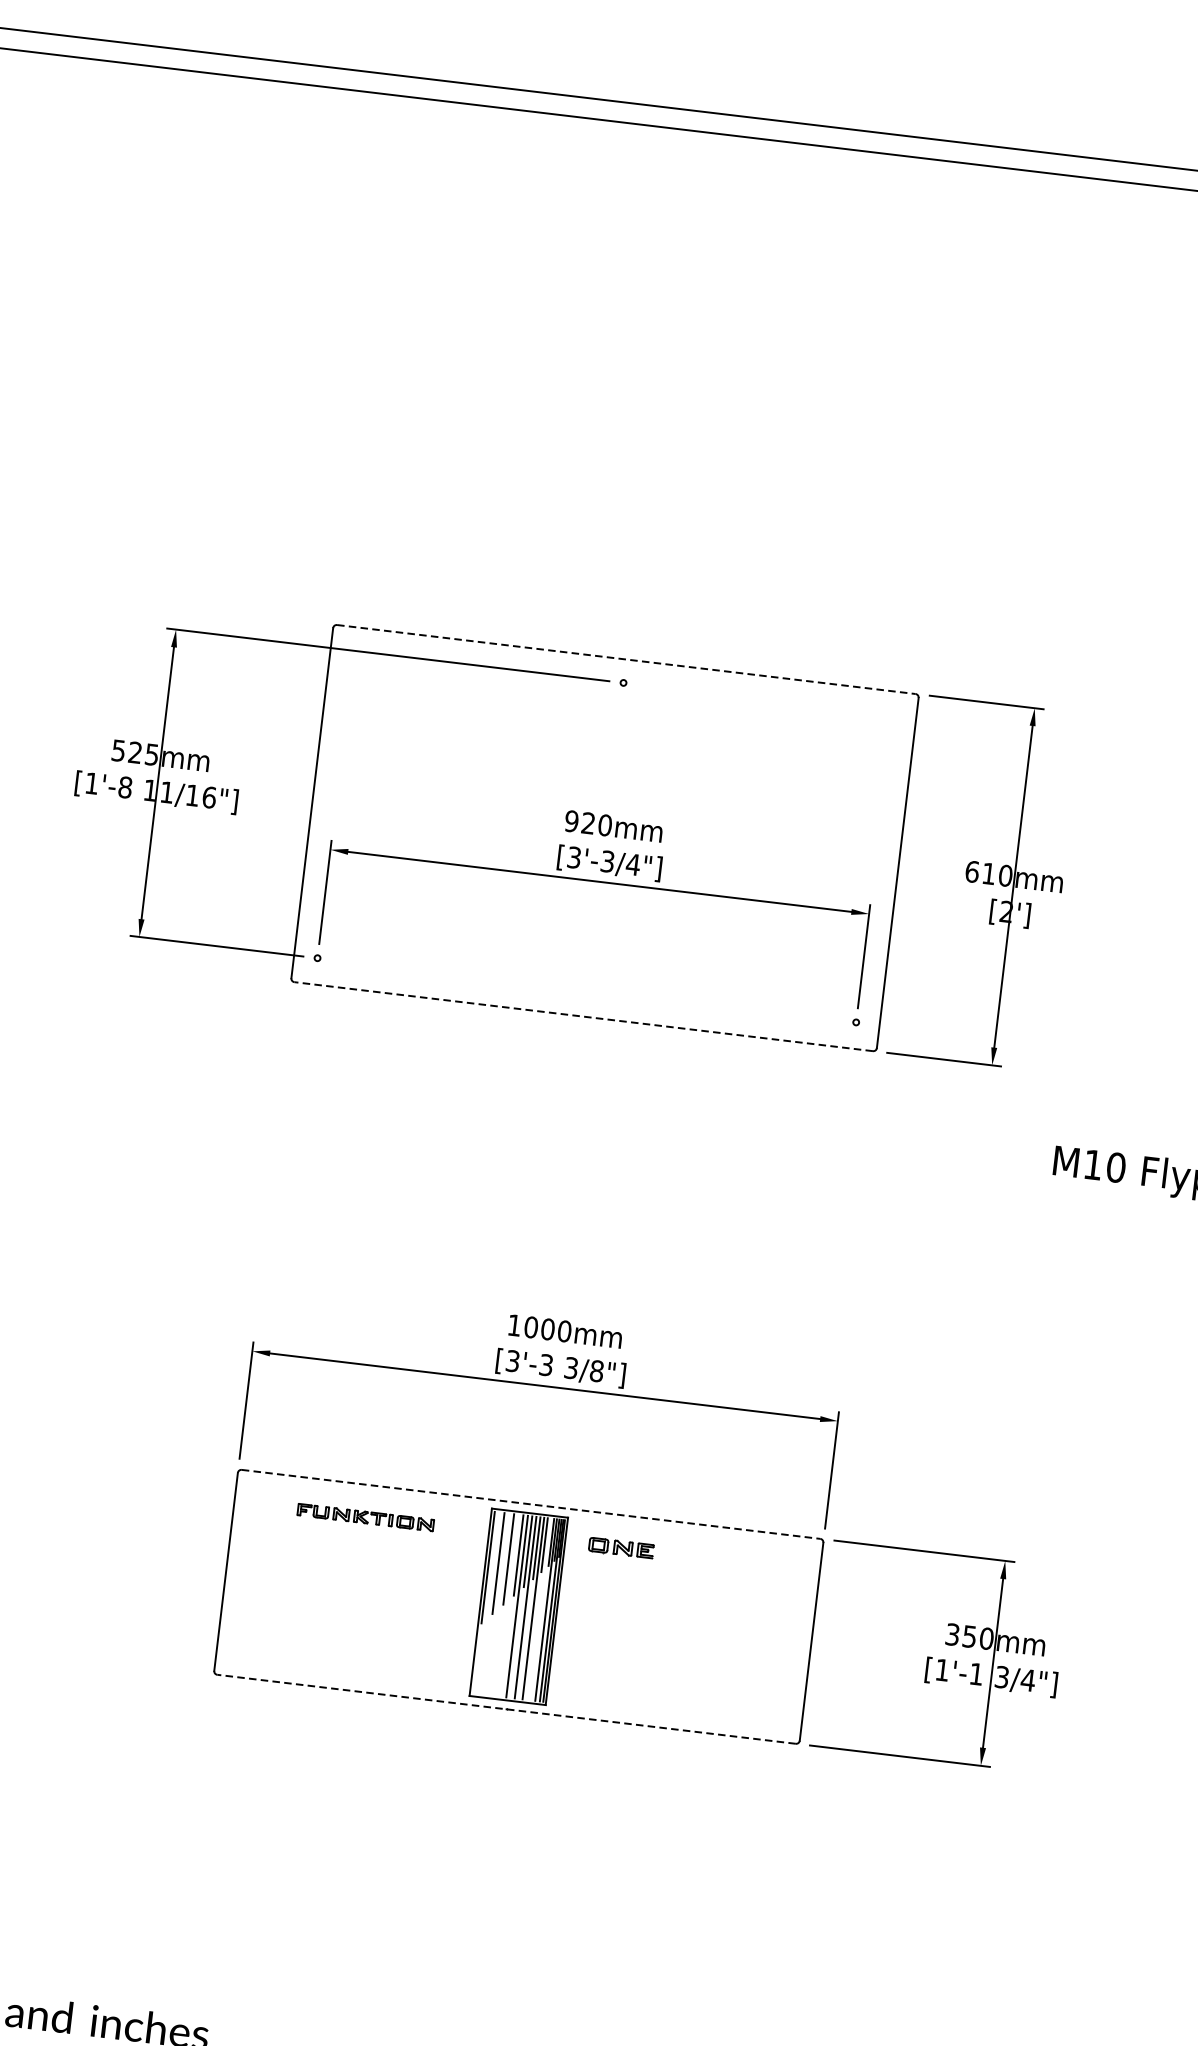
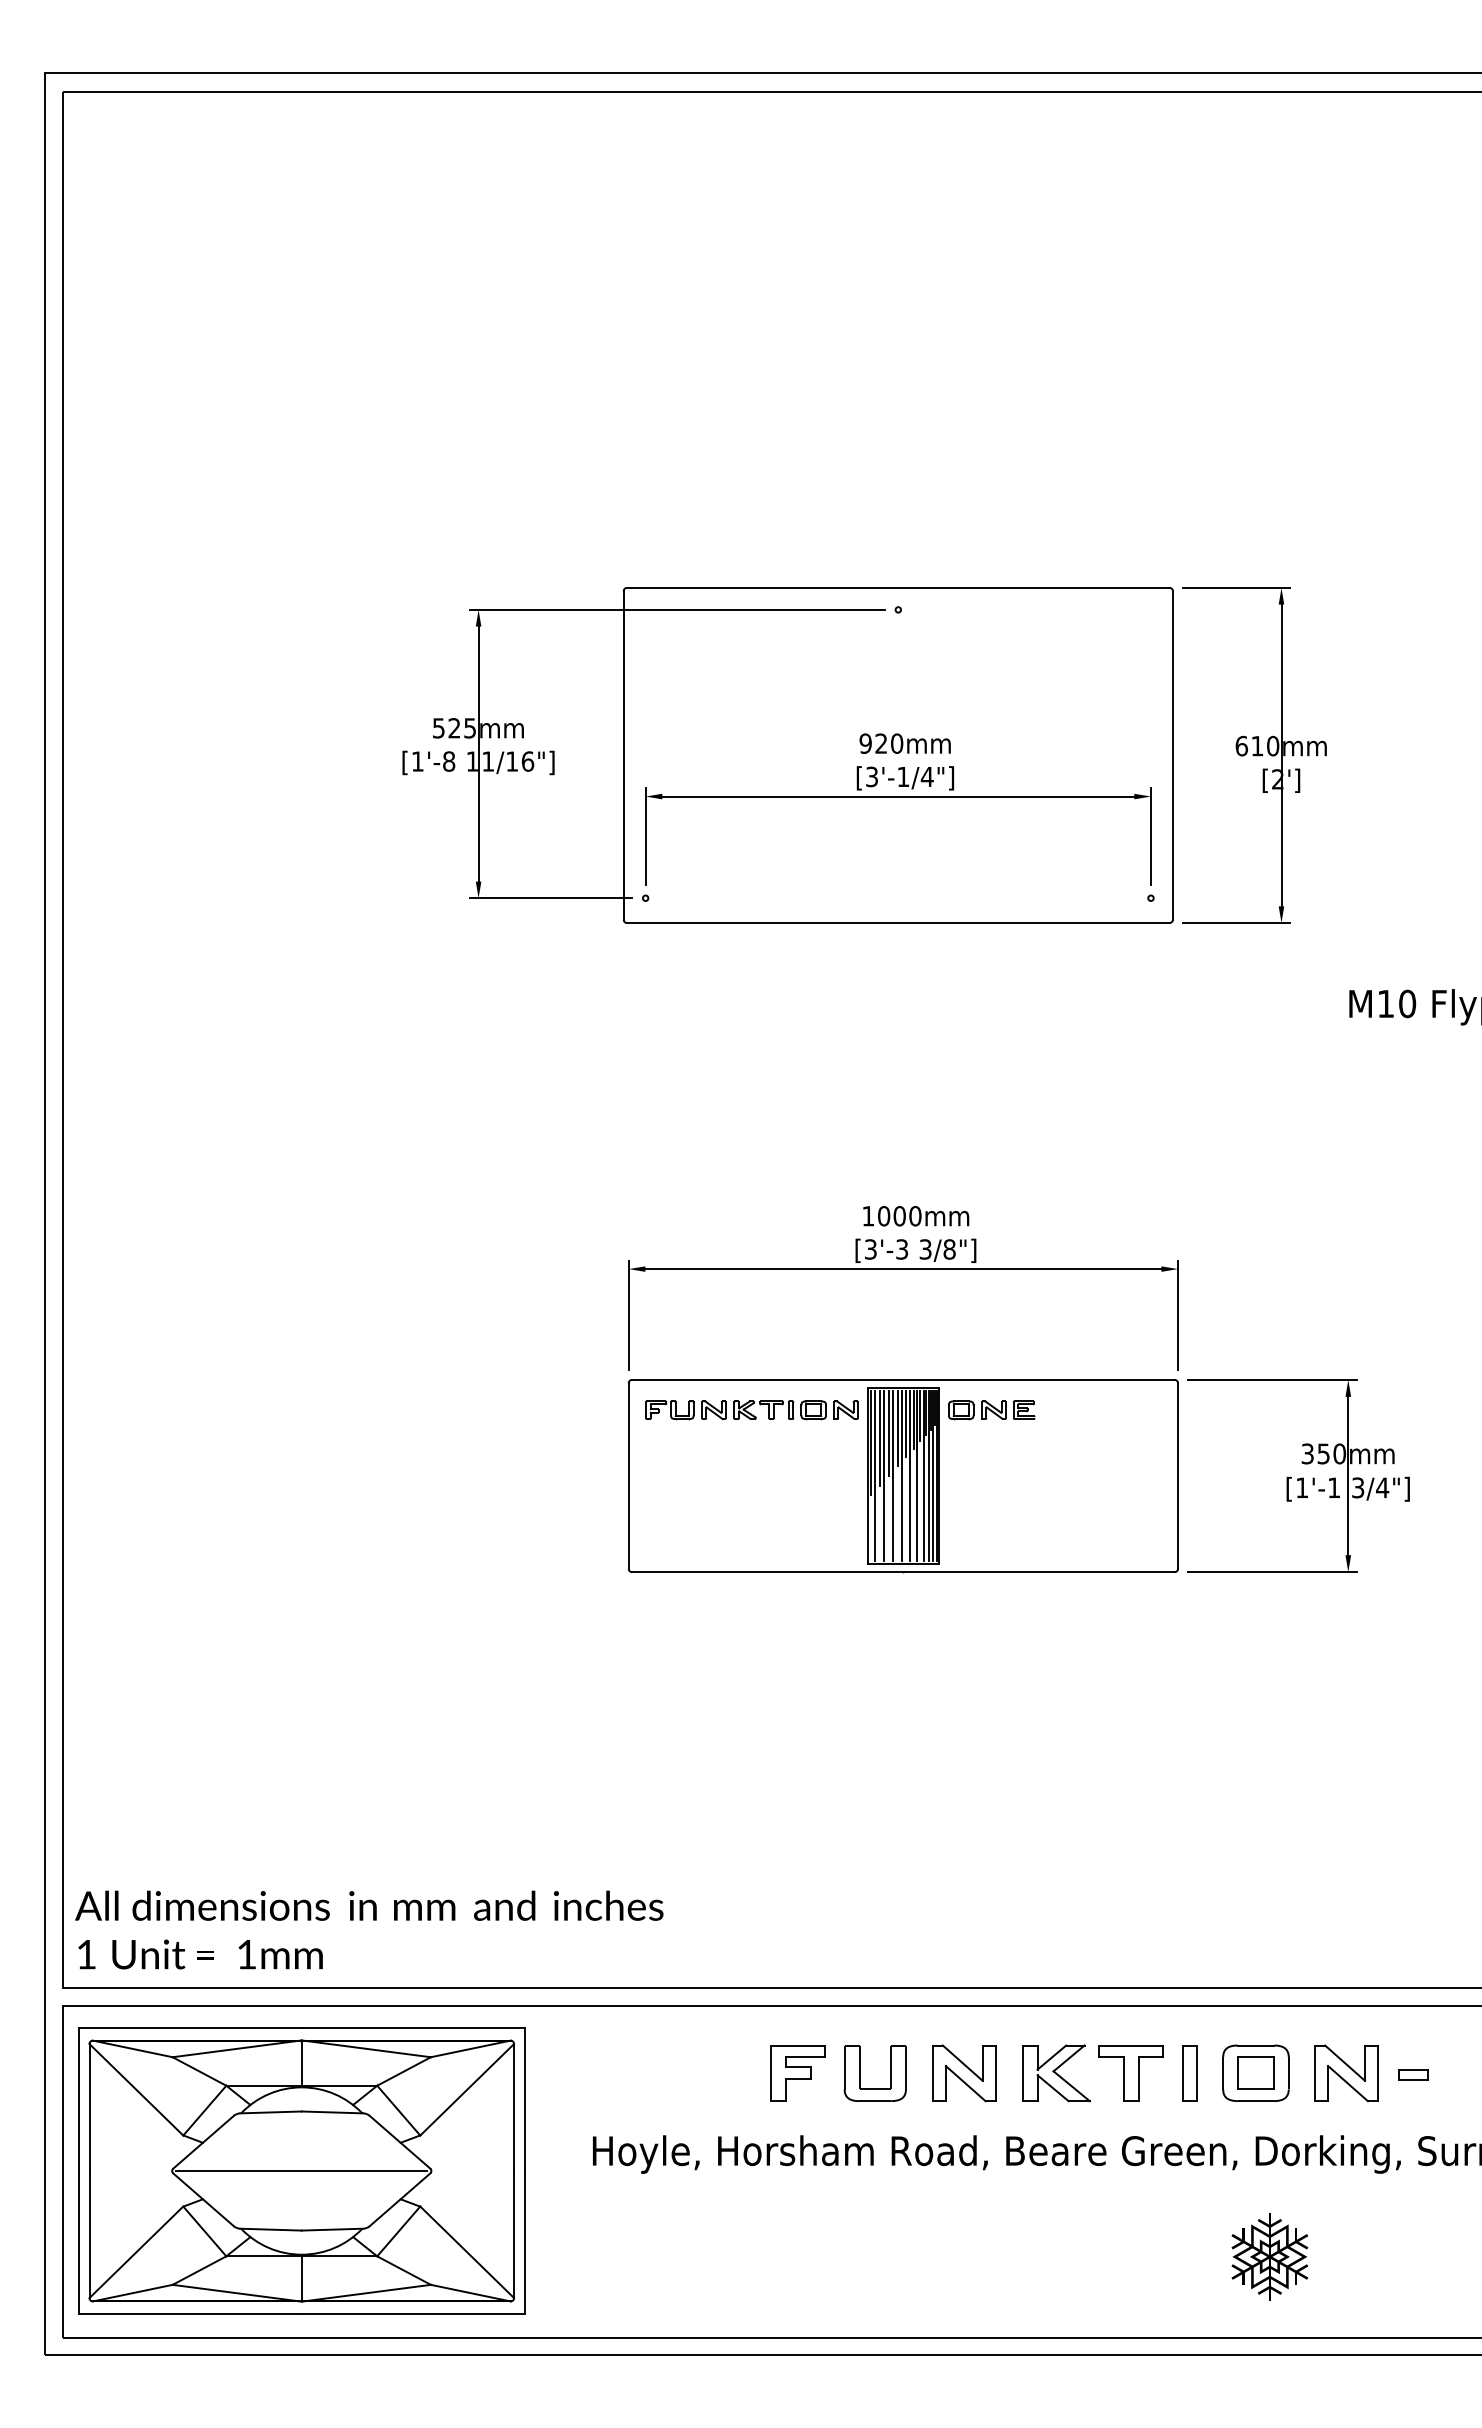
line: (626, 659) -> (898, 587), dashed -> solid
text: (607, 861) -> (903, 776), [3'-3/4"] -> [3'-1/4"]
line: (582, 1016) -> (897, 922), dashed -> solid
line: (531, 1503) -> (903, 1379), dashed -> solid
part: (365, 1517) -> (751, 1410), size x1.67
part: (621, 1548) -> (991, 1410), size x1.43
line: (489, 1602) -> (875, 1475), added
line: (498, 1603) -> (884, 1475), added
line: (508, 1605) -> (893, 1475), added
line: (540, 1608) -> (923, 1475), added
line: (505, 1709) -> (902, 1572), dashed -> solid

